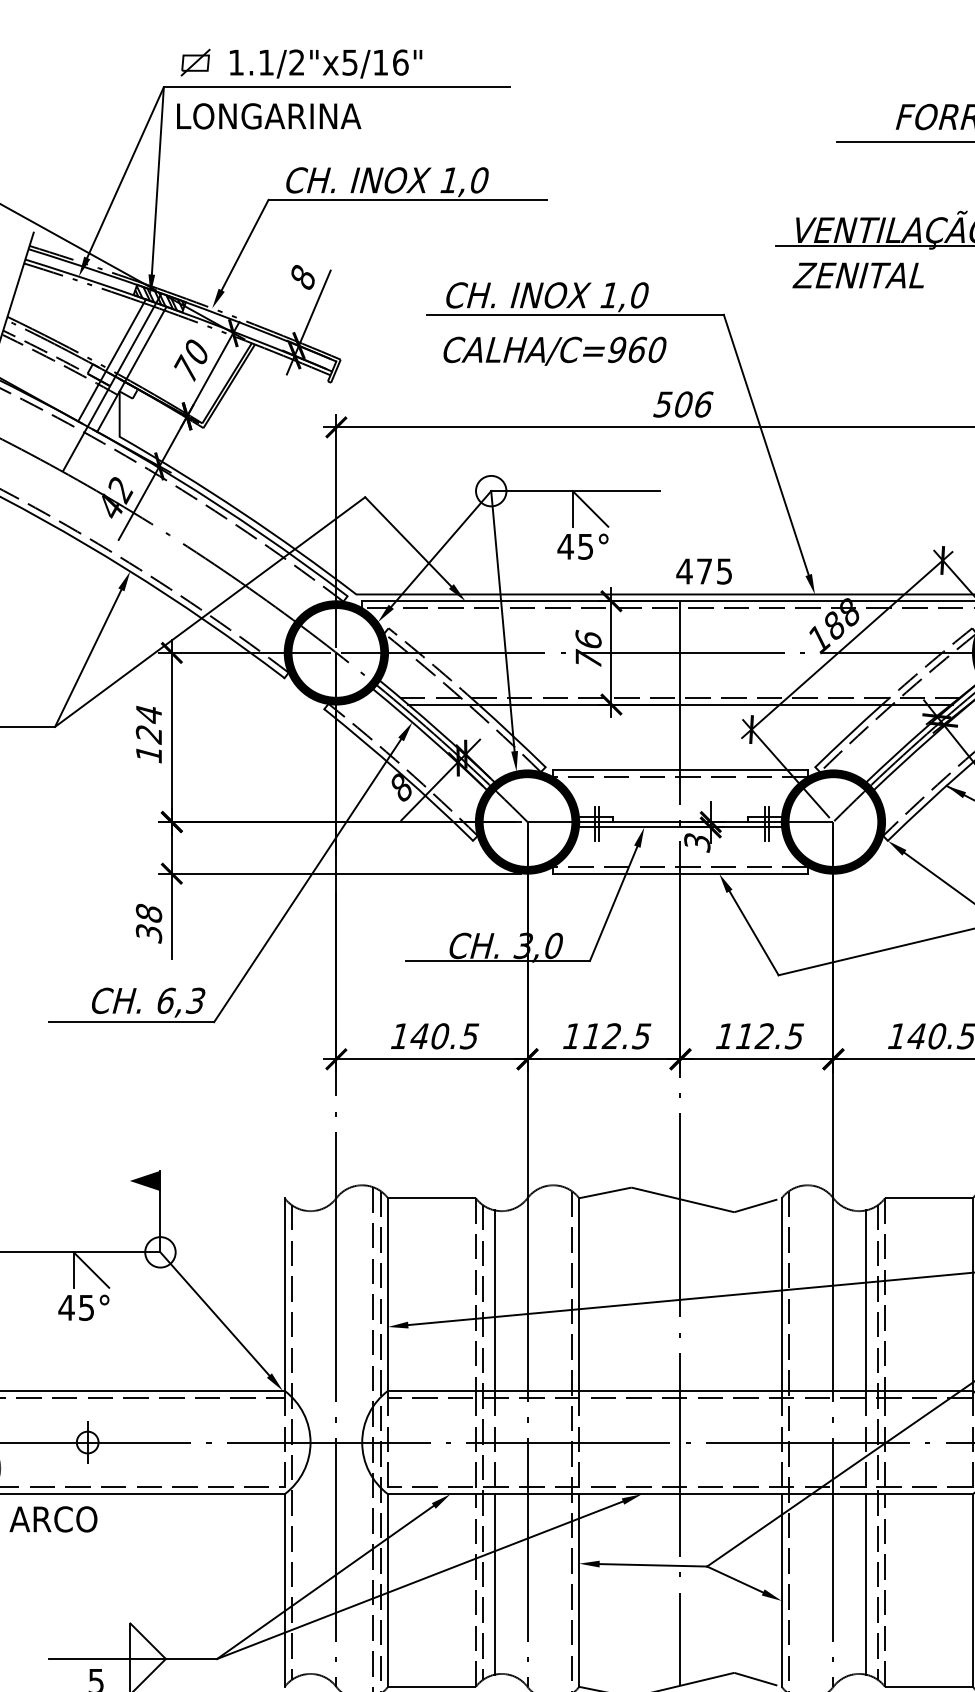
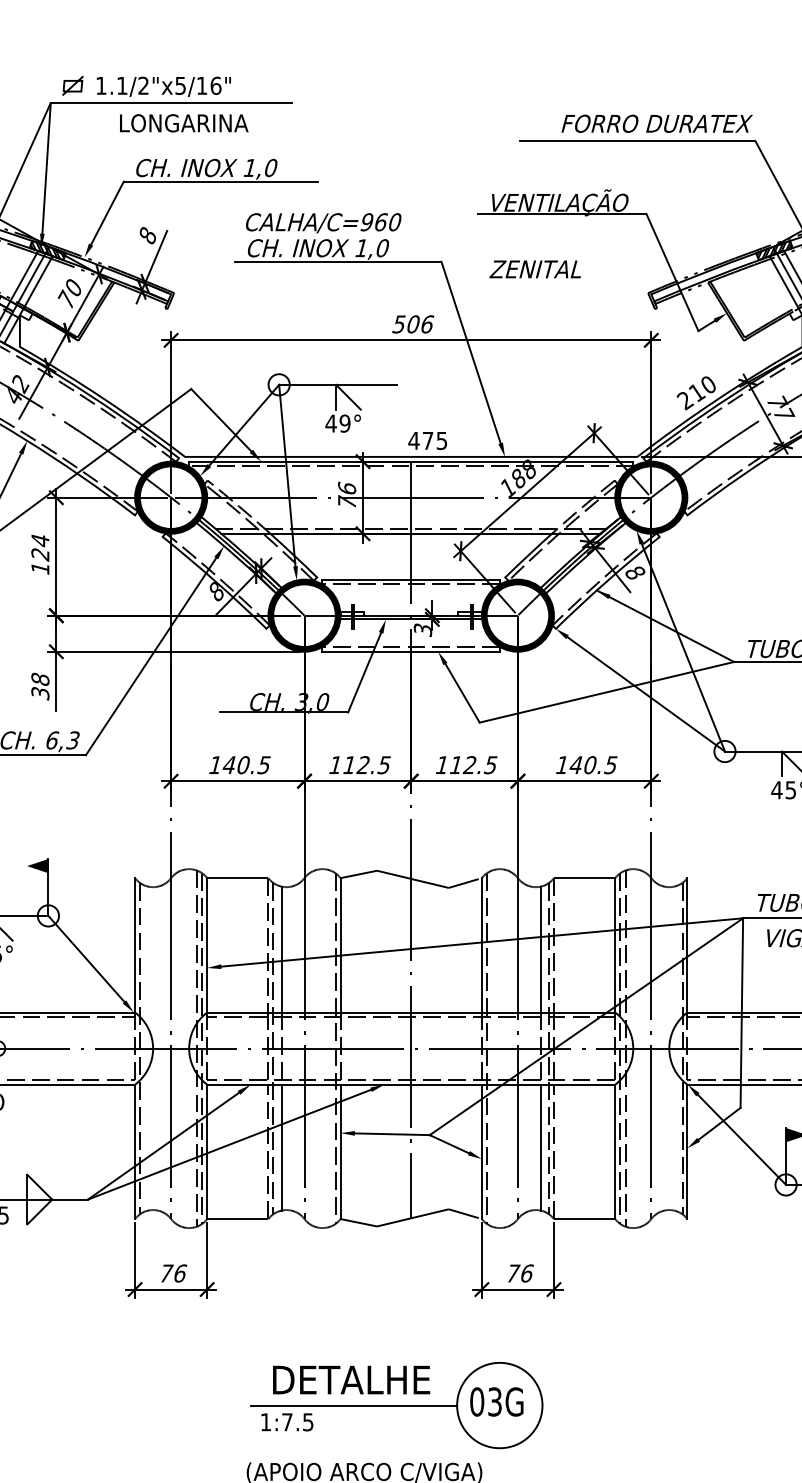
text: (269, 116) -> (184, 123), moved
text: (857, 275) -> (534, 269), moved
text: (554, 351) -> (323, 223), moved
text: (584, 546) -> (344, 423), 45° -> 49°

